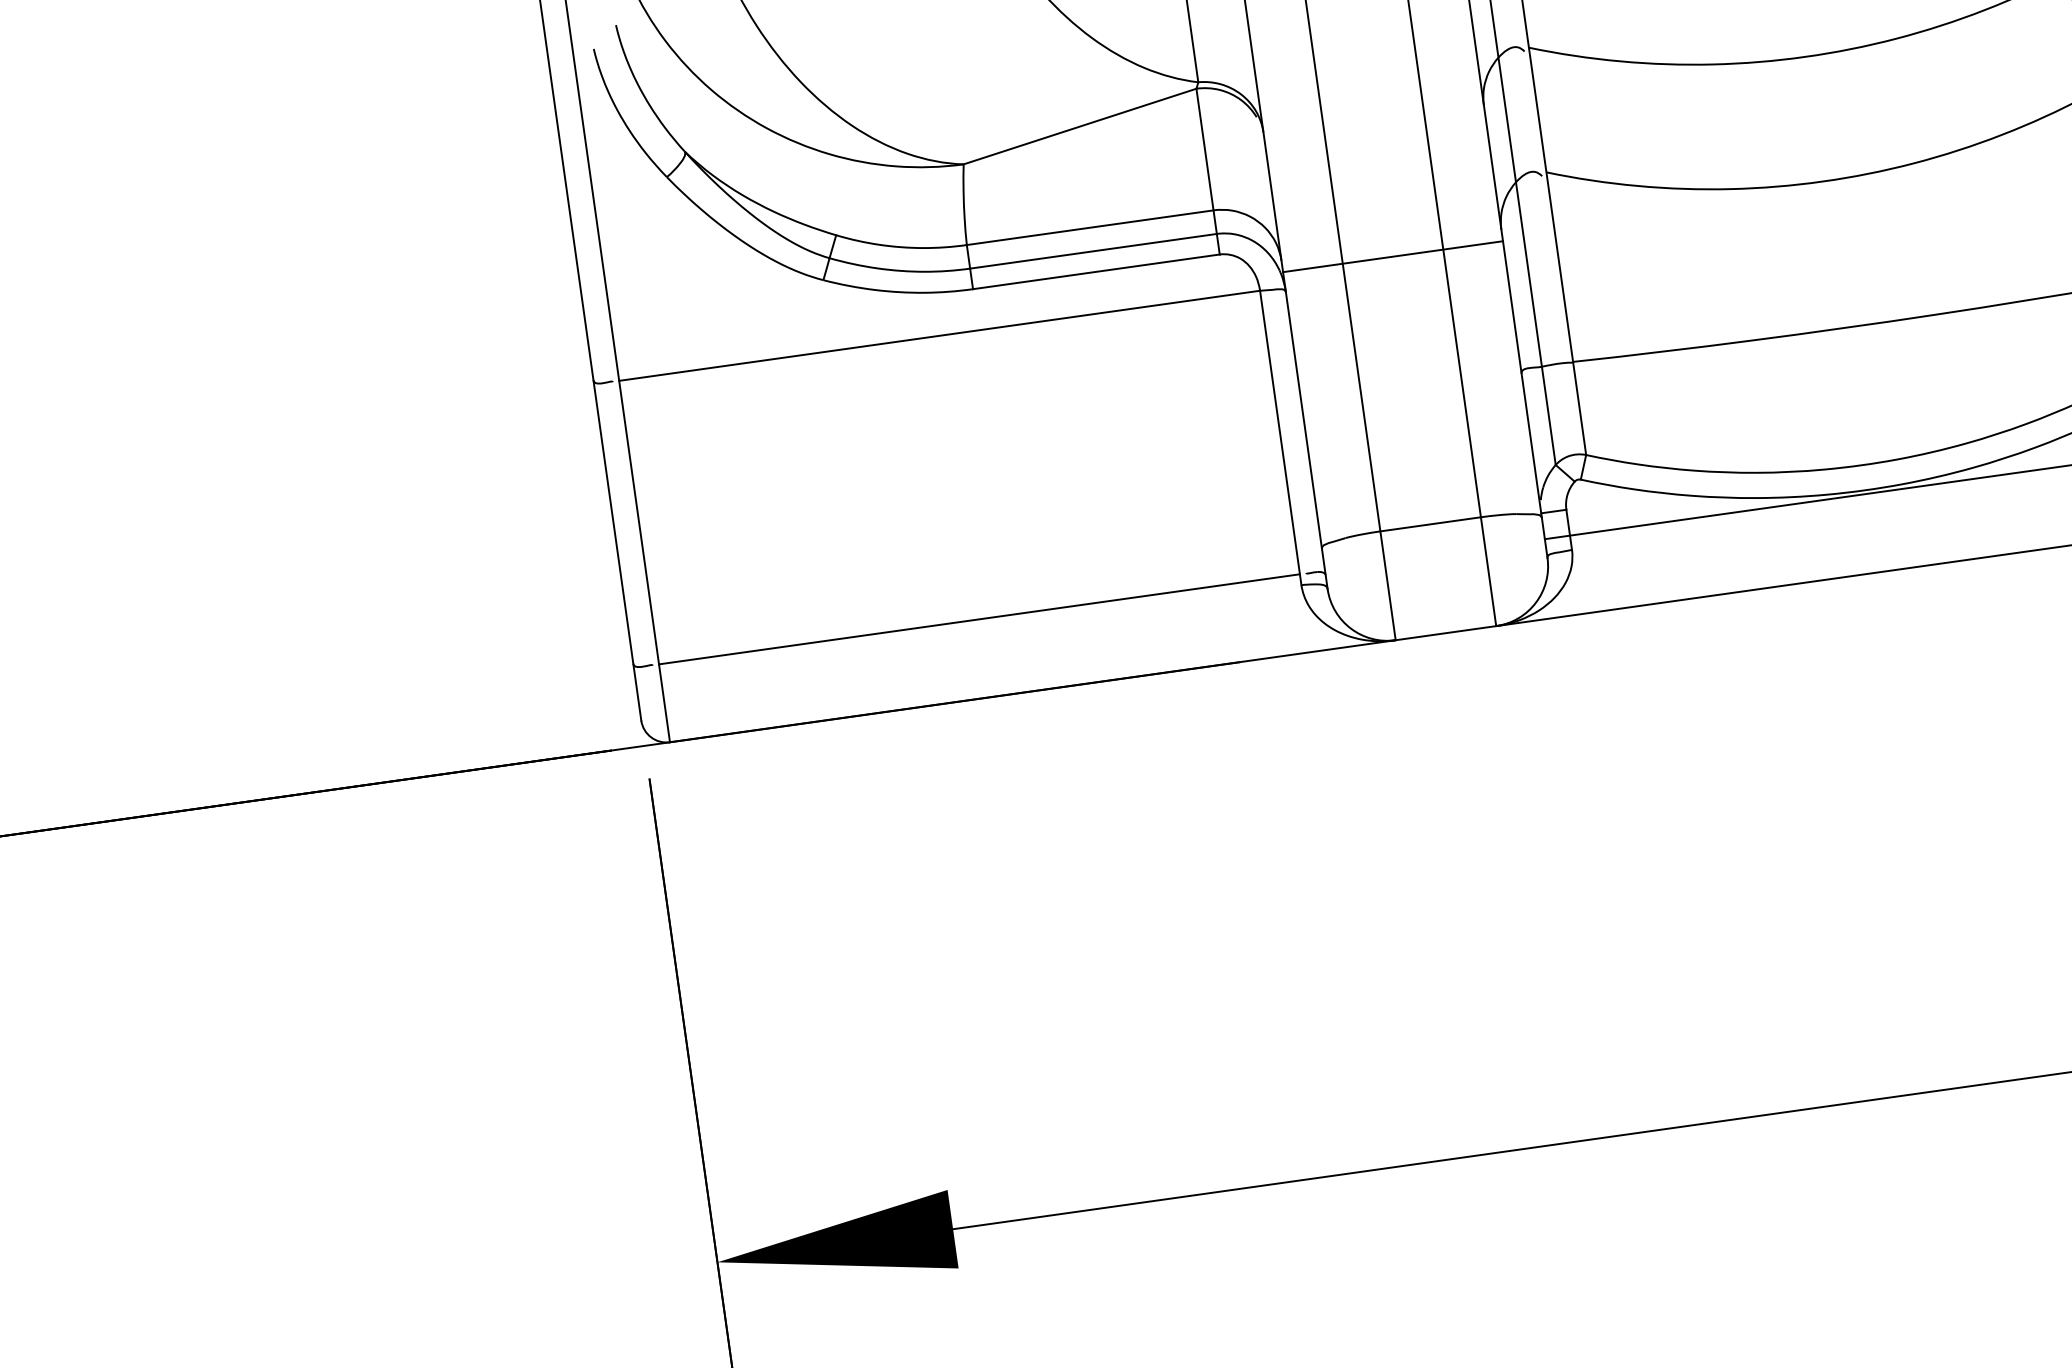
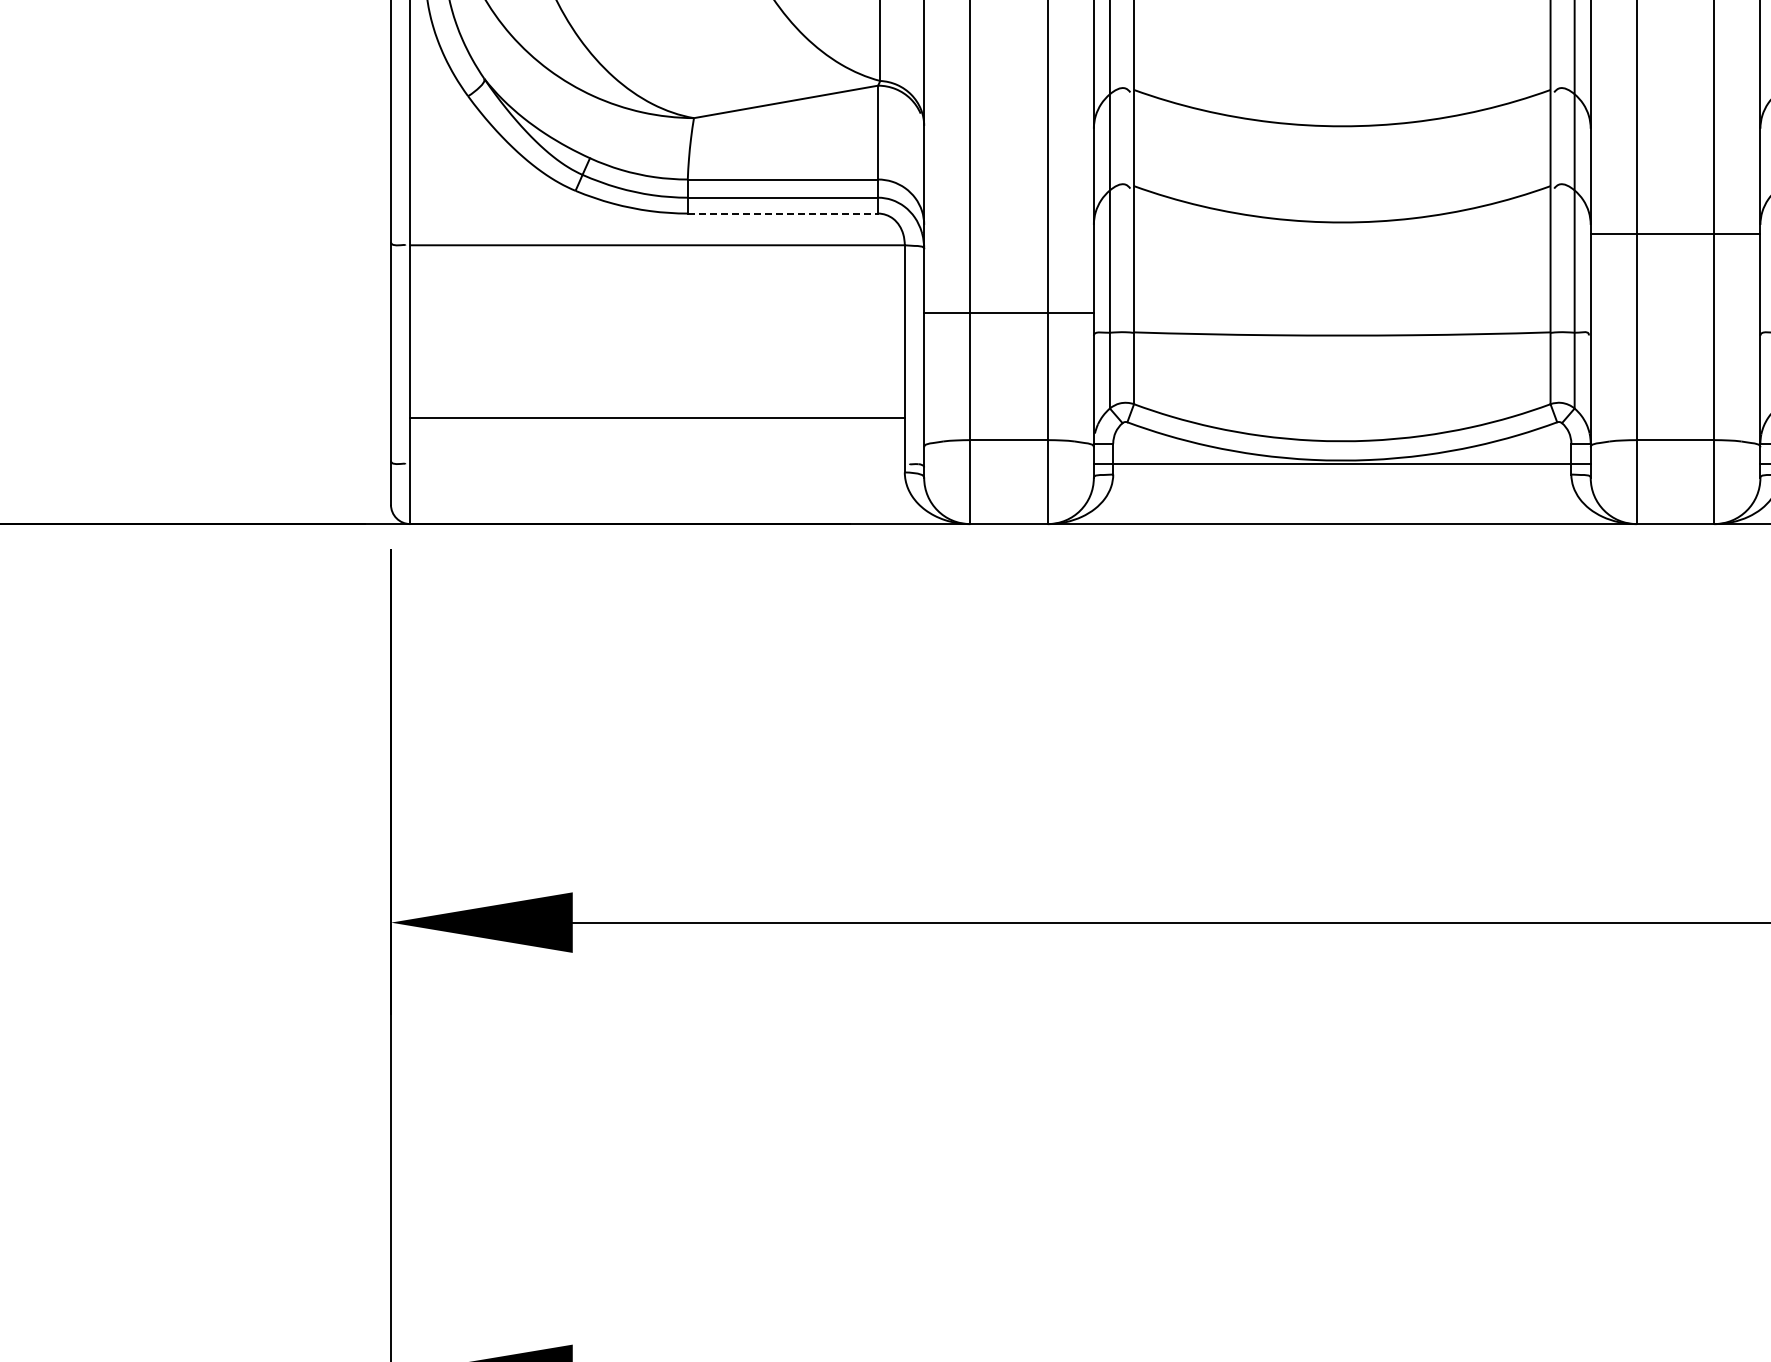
line: (1392, 256) -> (1008, 312), moved
line: (1097, 271) -> (783, 213), solid -> dashed
line: (979, 619) -> (657, 418), moved

